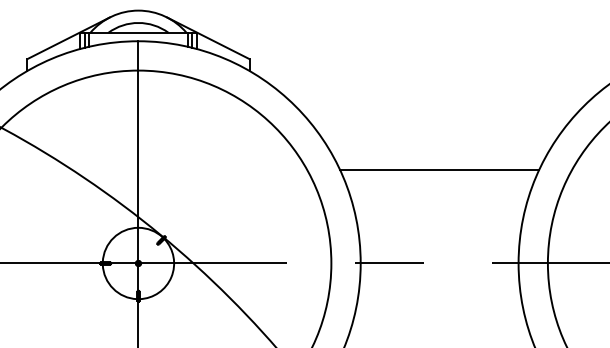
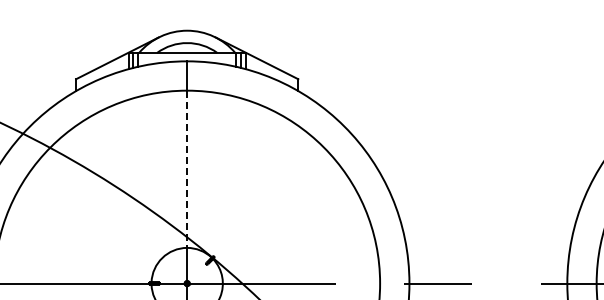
line: (138, 149) -> (187, 169), solid -> dashed
line: (439, 169) -> (488, 189), removed

